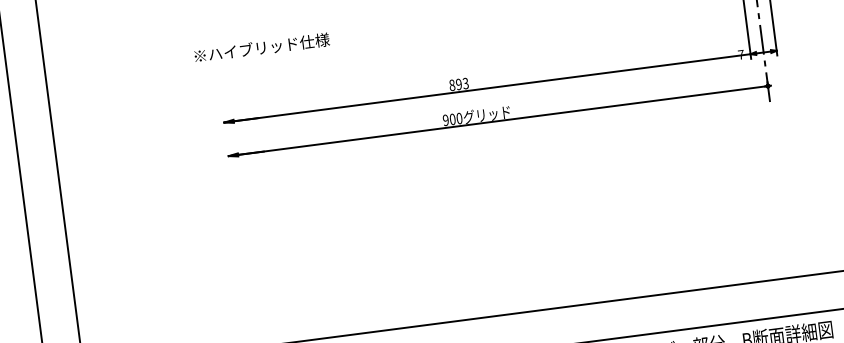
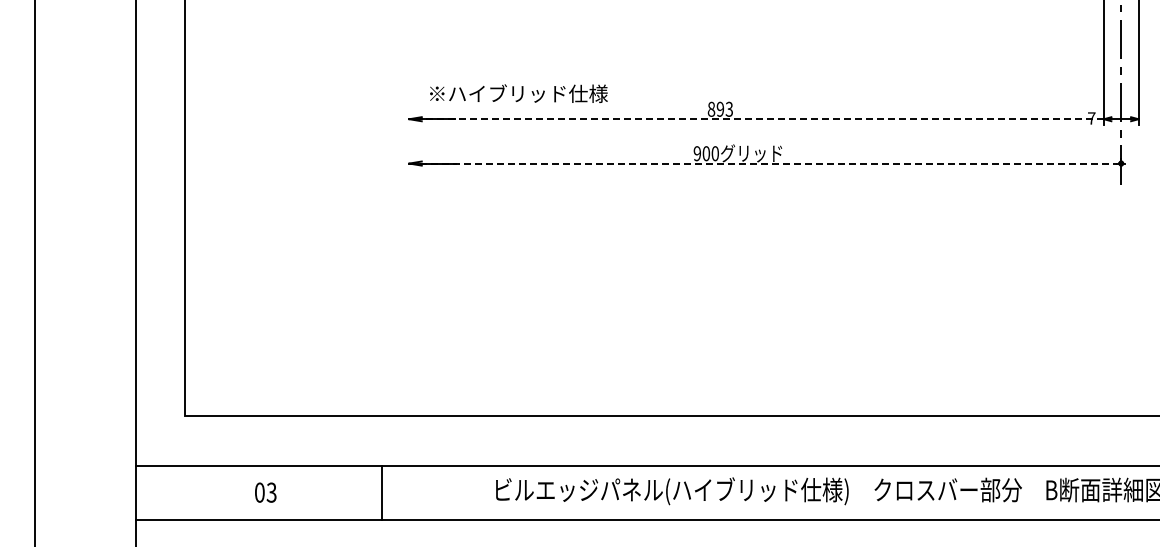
text: (261, 47) -> (518, 93), moved
line: (487, 88) -> (756, 119), solid -> dashed
line: (496, 121) -> (763, 163), solid -> dashed

